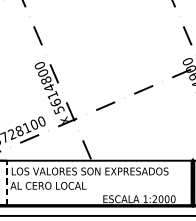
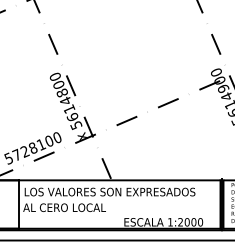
line: (6, 182) -> (19, 204), dashed -> solid

